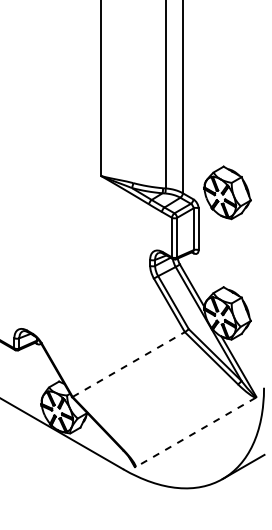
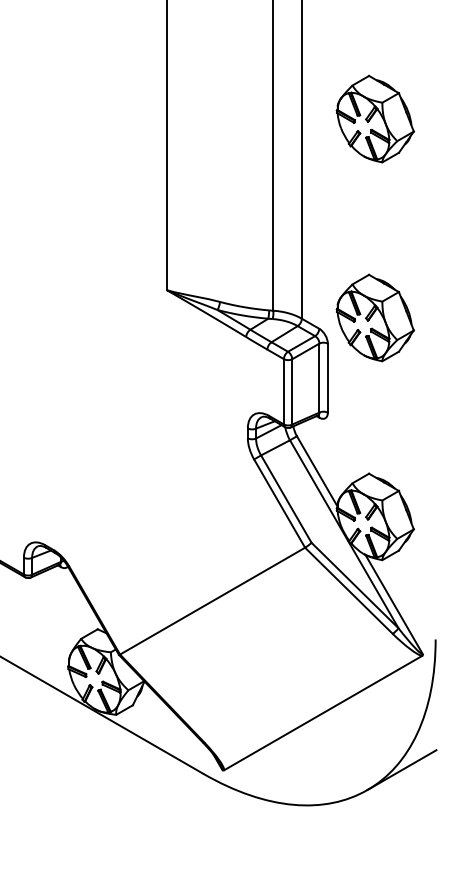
part: (227, 72) -> (375, 119), added
line: (128, 364) -> (212, 601), dashed -> solid
line: (195, 432) -> (322, 713), dashed -> solid

